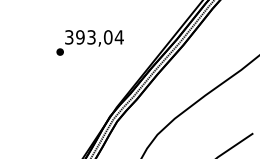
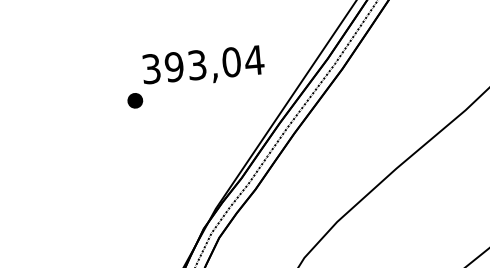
text: (89, 42) -> (193, 76), moved

